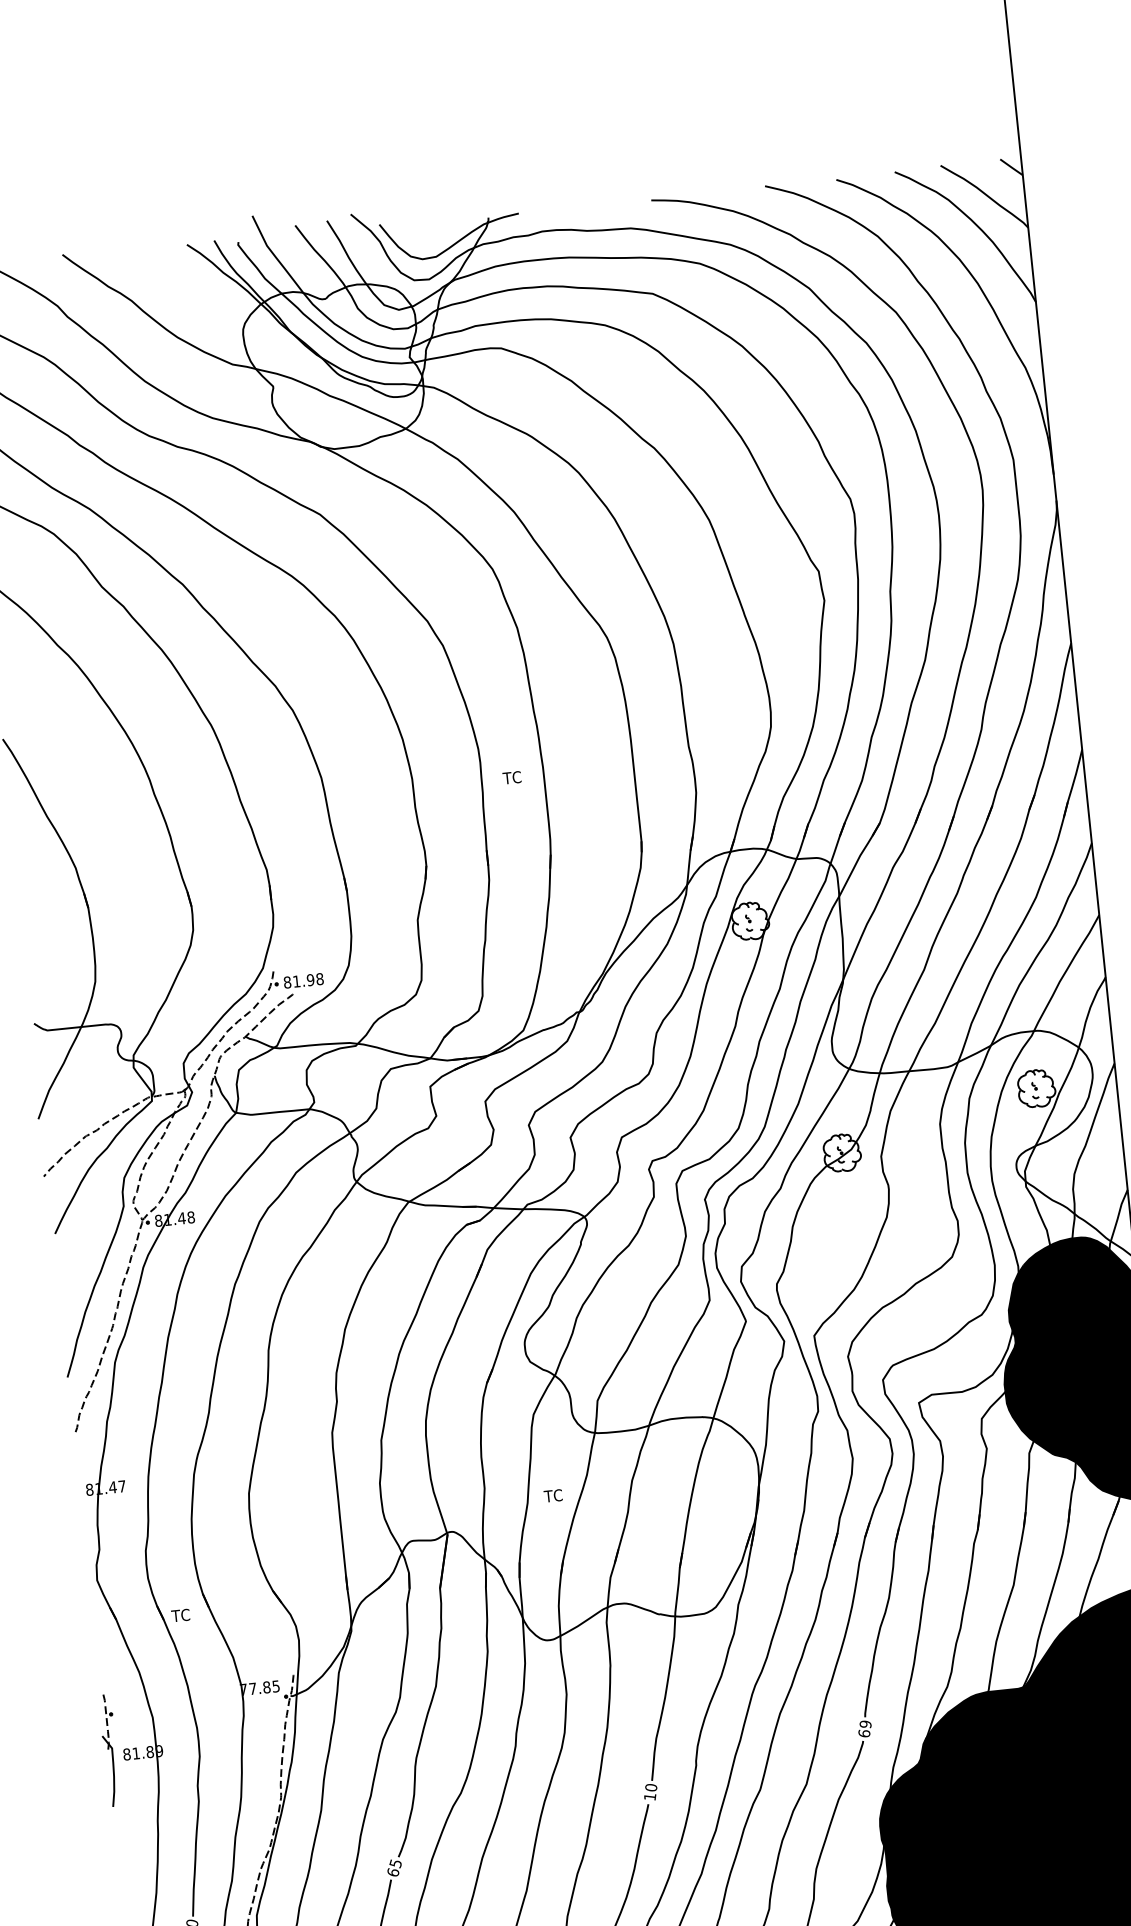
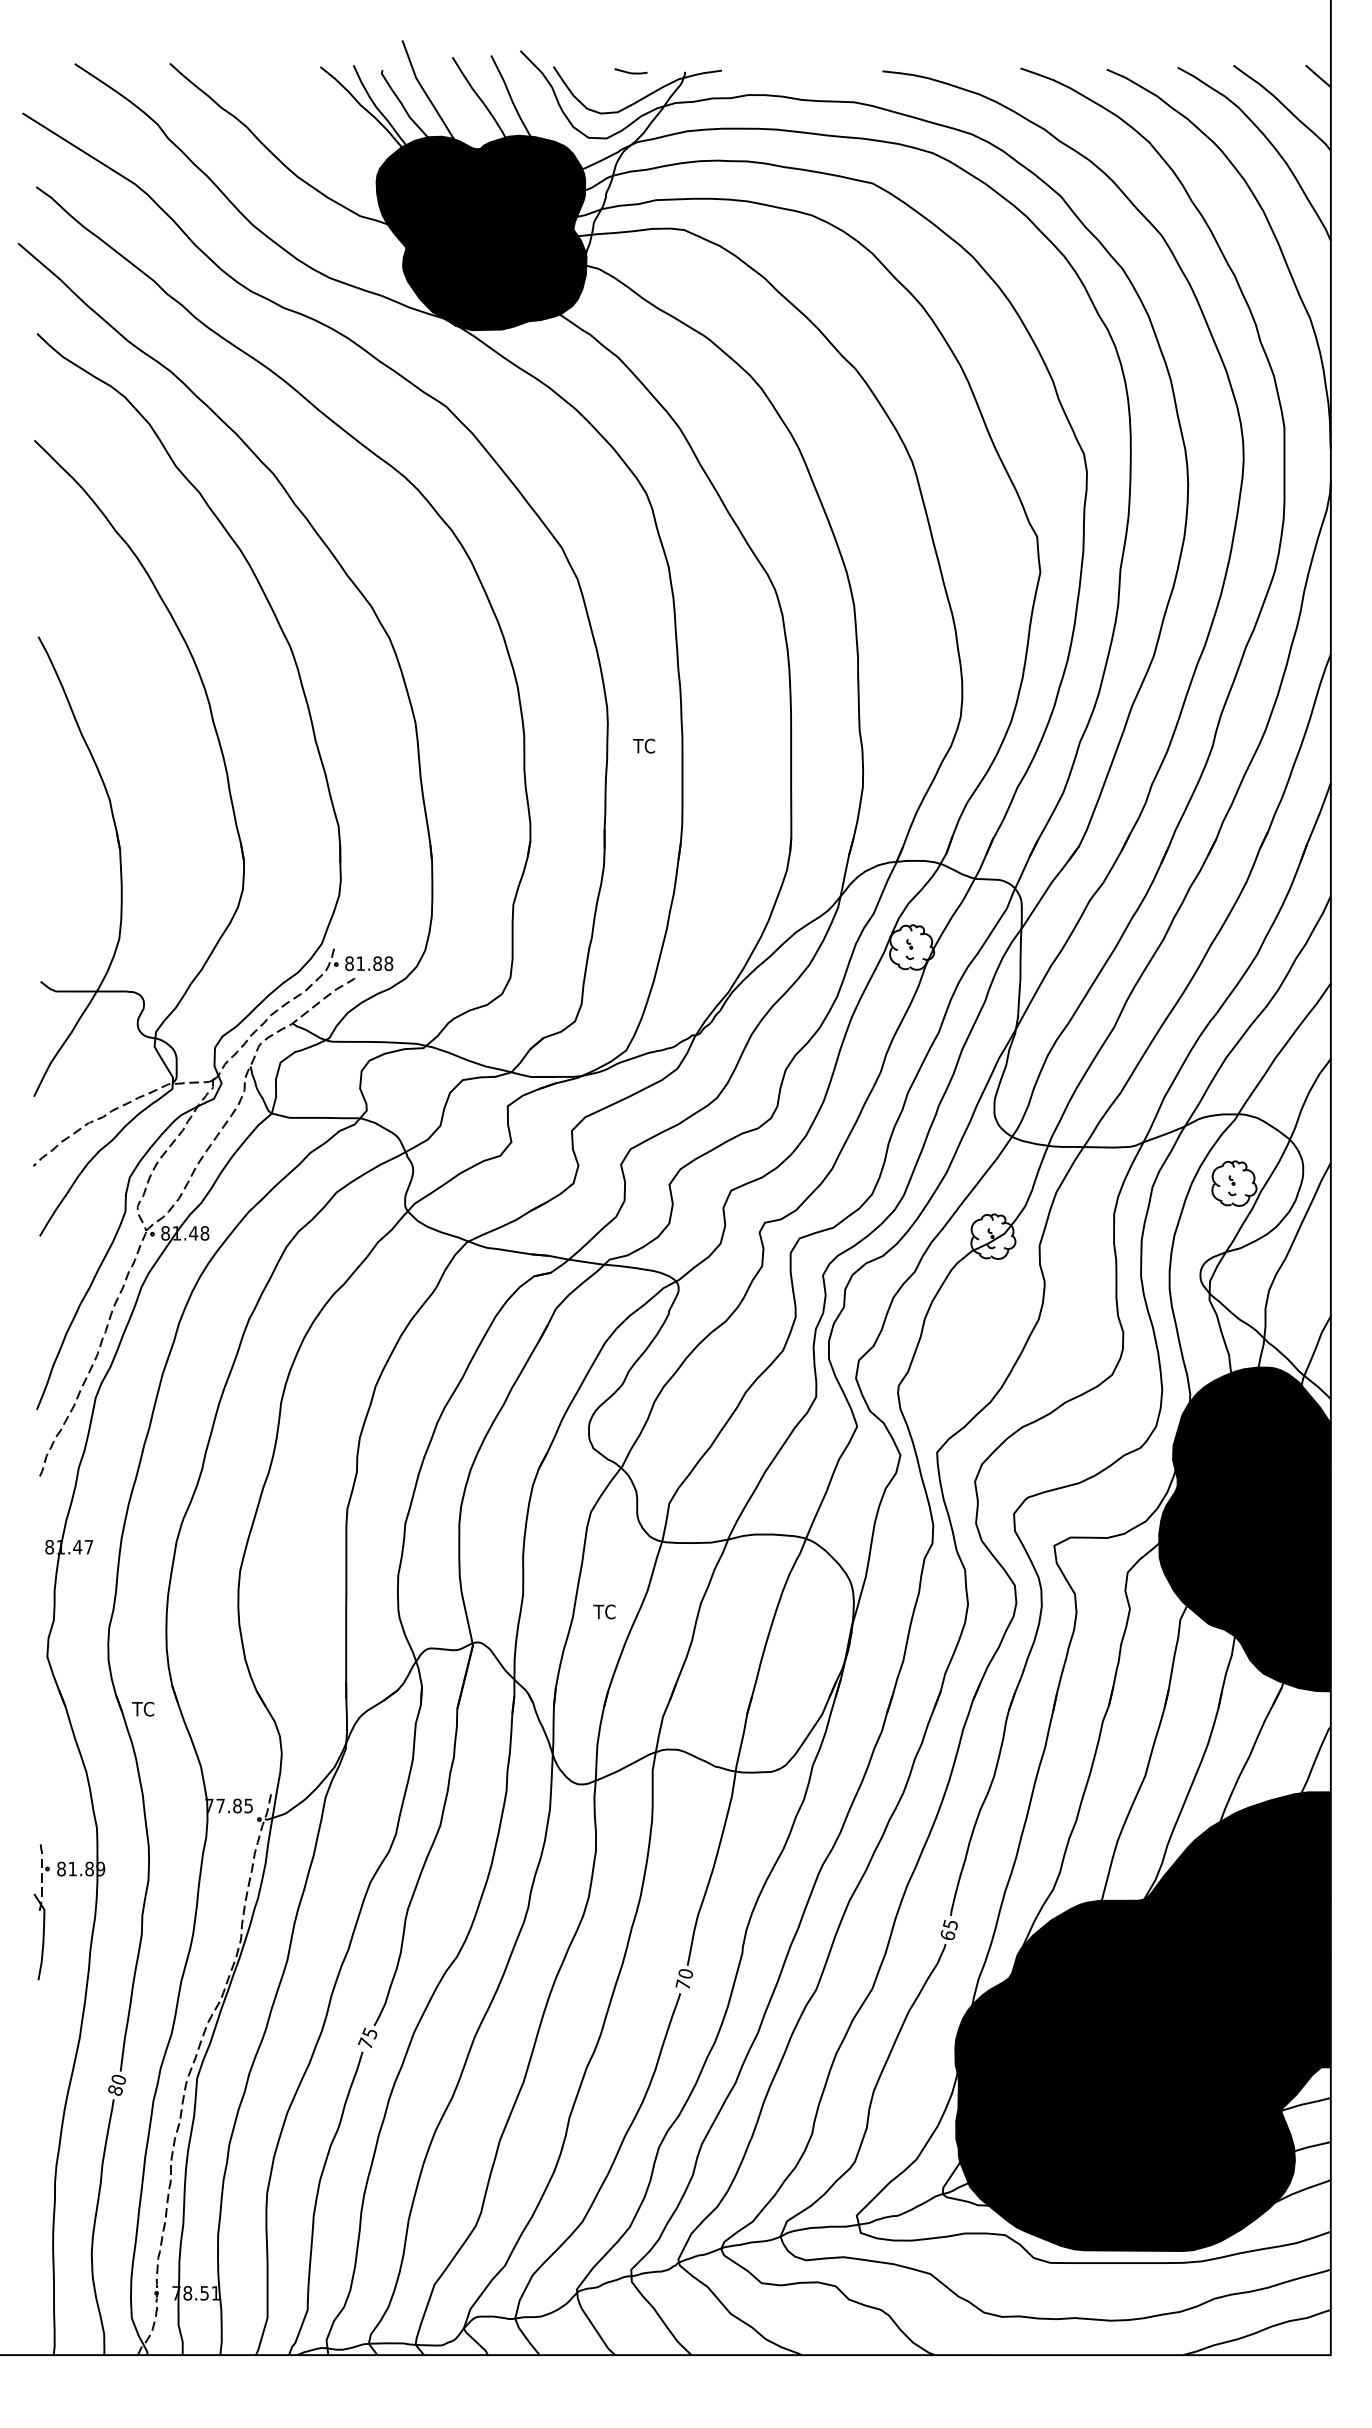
line: (443, 222) -> (630, 72), added
fill: (334, 367) -> (481, 232), added
text: (310, 979) -> (377, 963), 81.98 -> 81.88
text: (865, 1724) -> (950, 1924), 69 -> 65
part: (109, 1750) -> (41, 1912), moved
text: (649, 1796) -> (682, 1984), 10 -> 70
text: (392, 1871) -> (365, 2042), 65 -> 75

